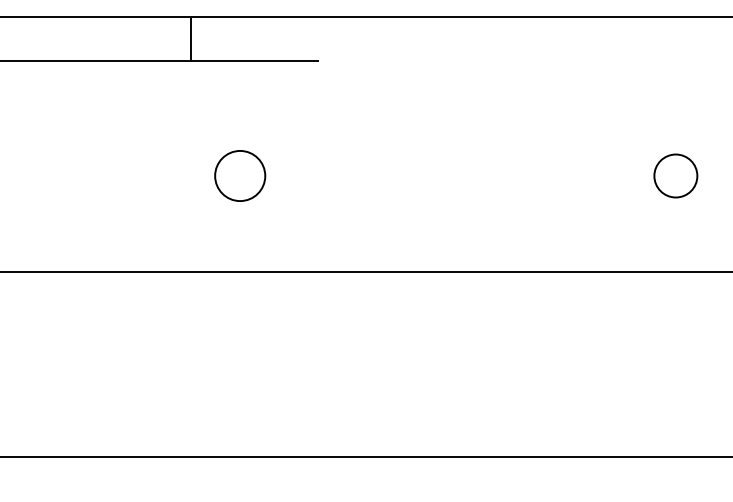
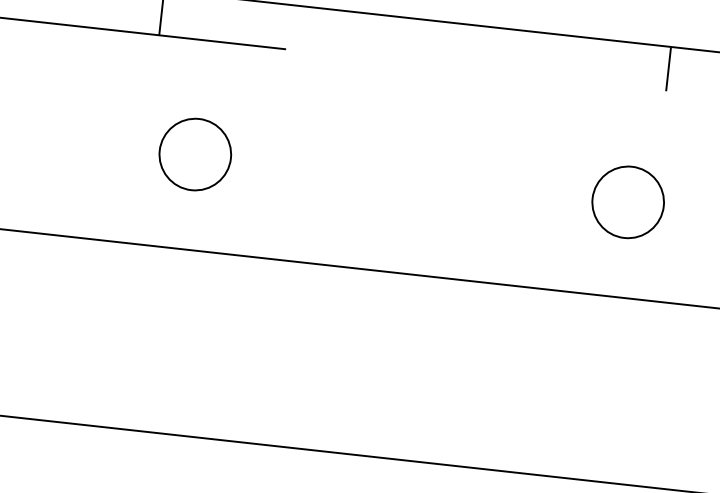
line: (701, 38) -> (668, 68), added
circle: (239, 175) -> (194, 153), size x1.43
circle: (675, 175) -> (627, 201), size x1.67

